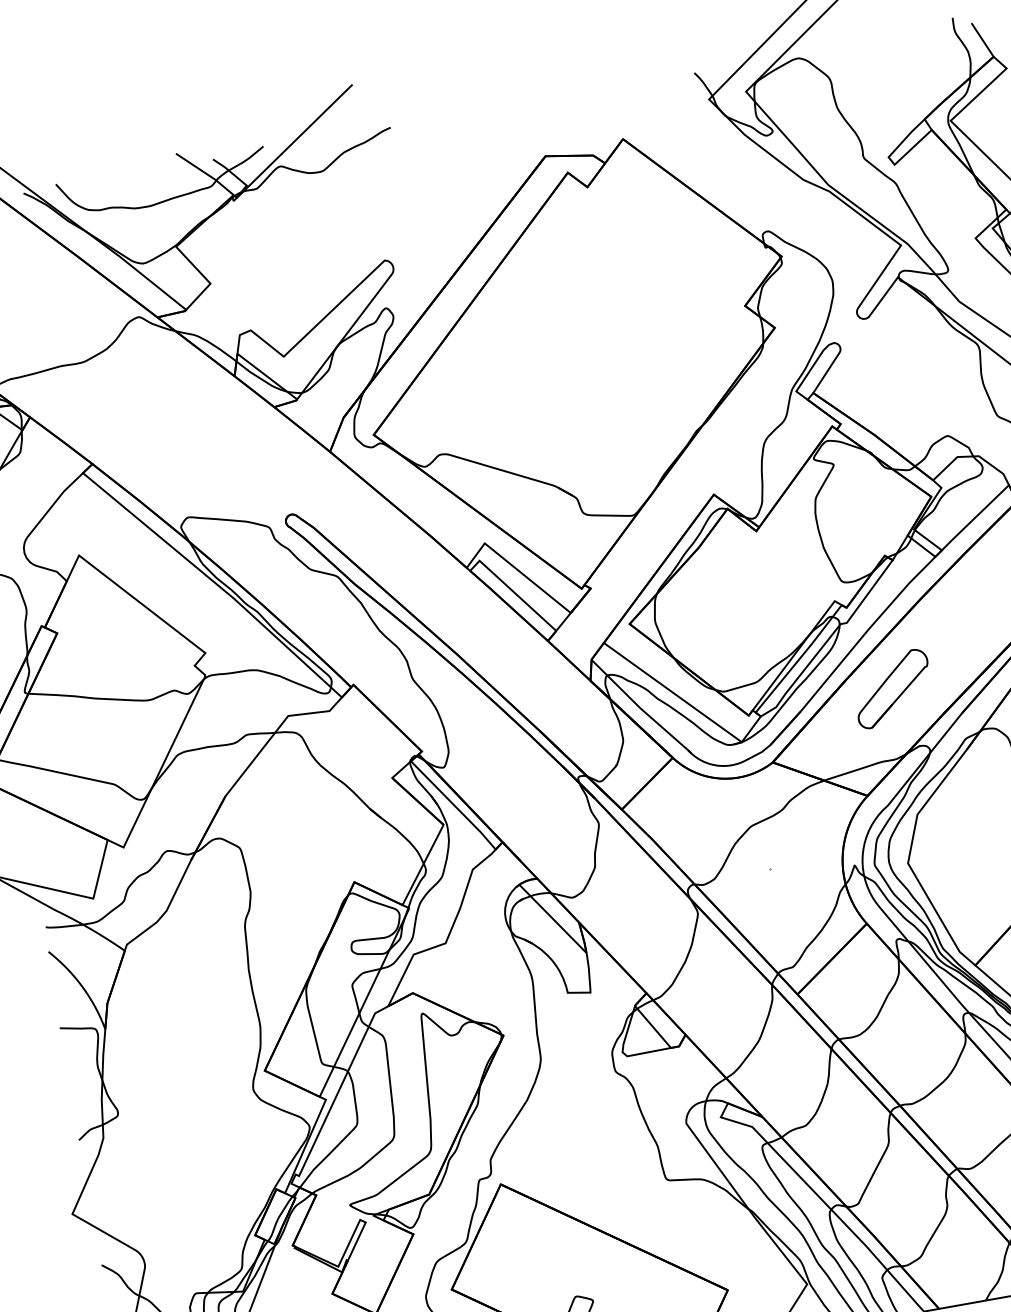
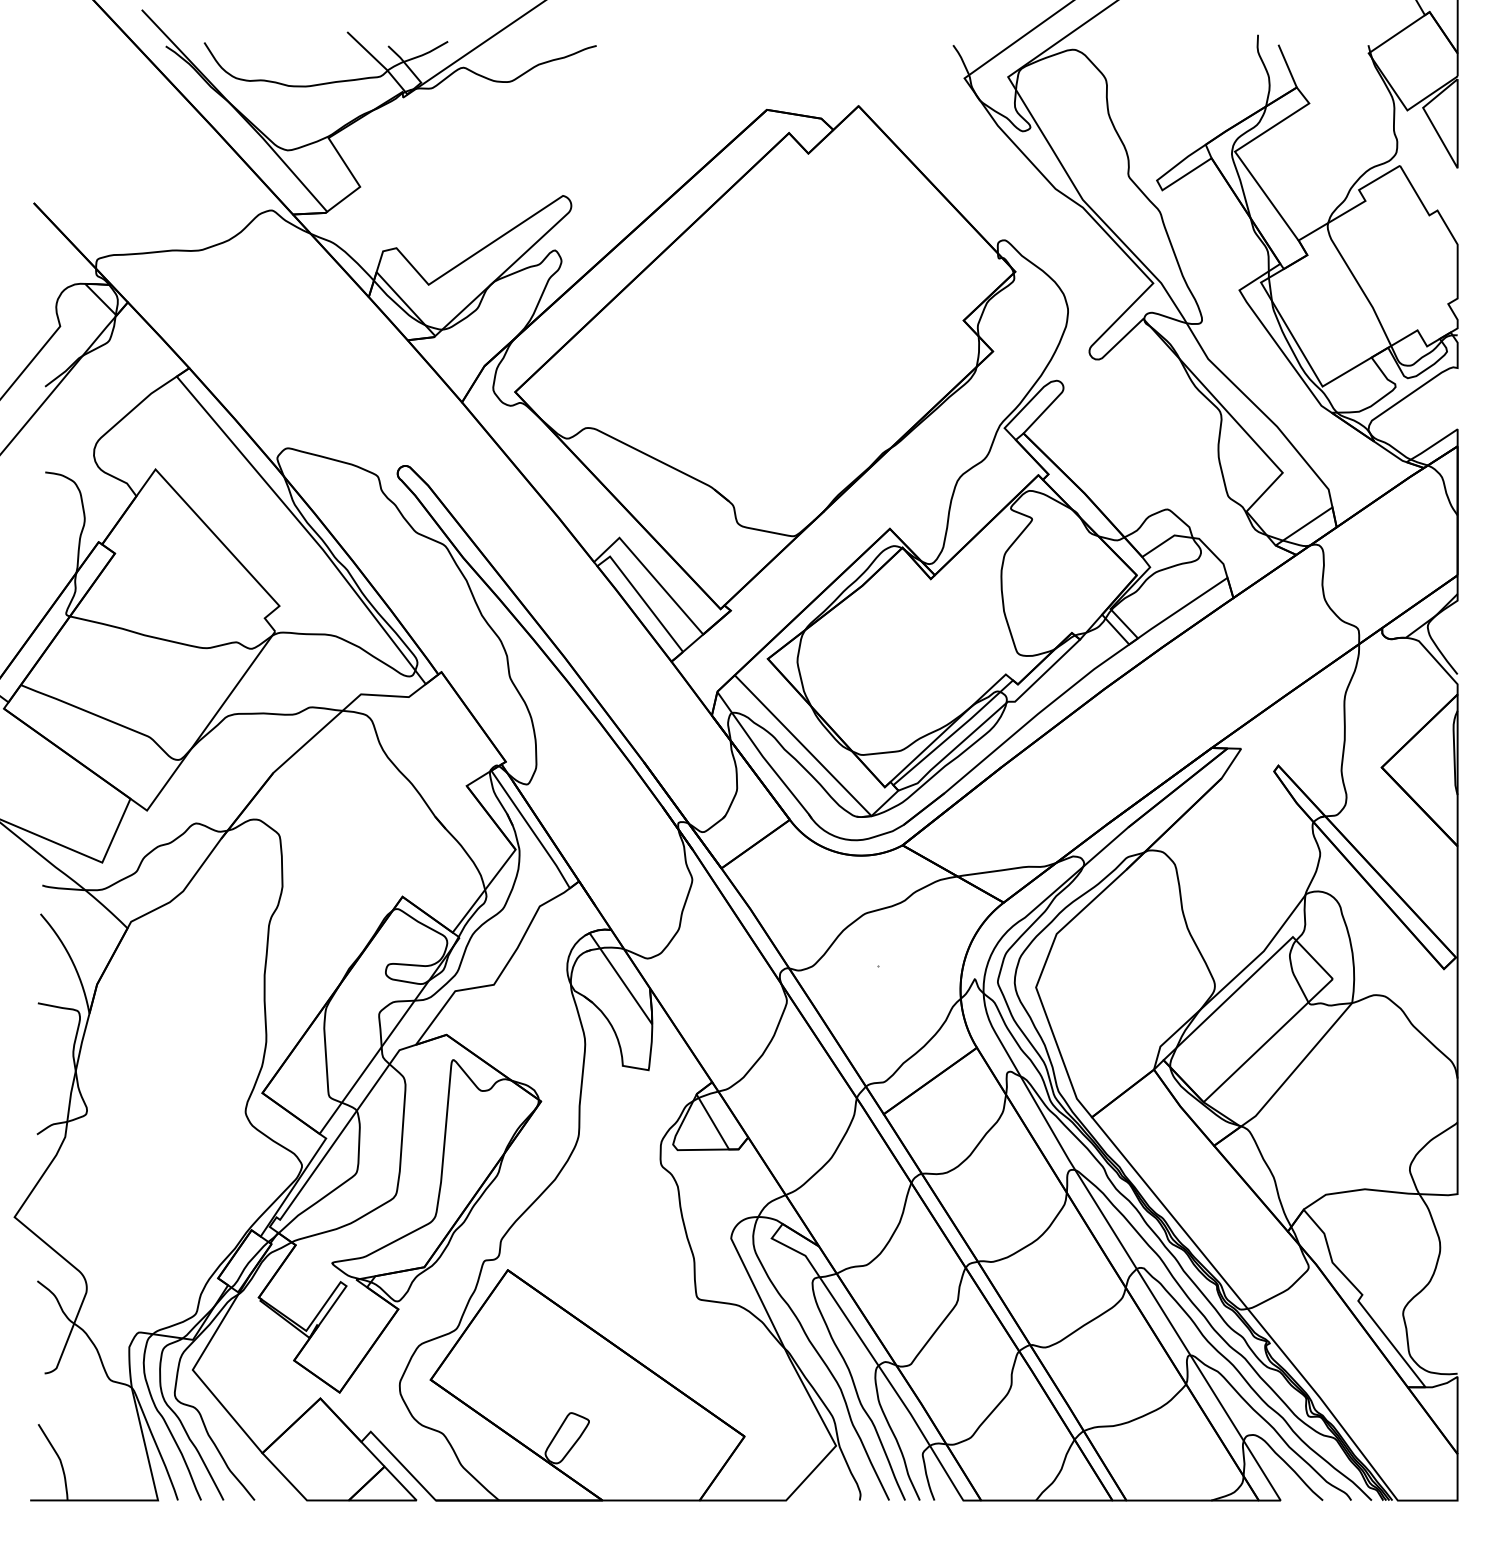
part: (892, 689) -> (1053, 786), removed

